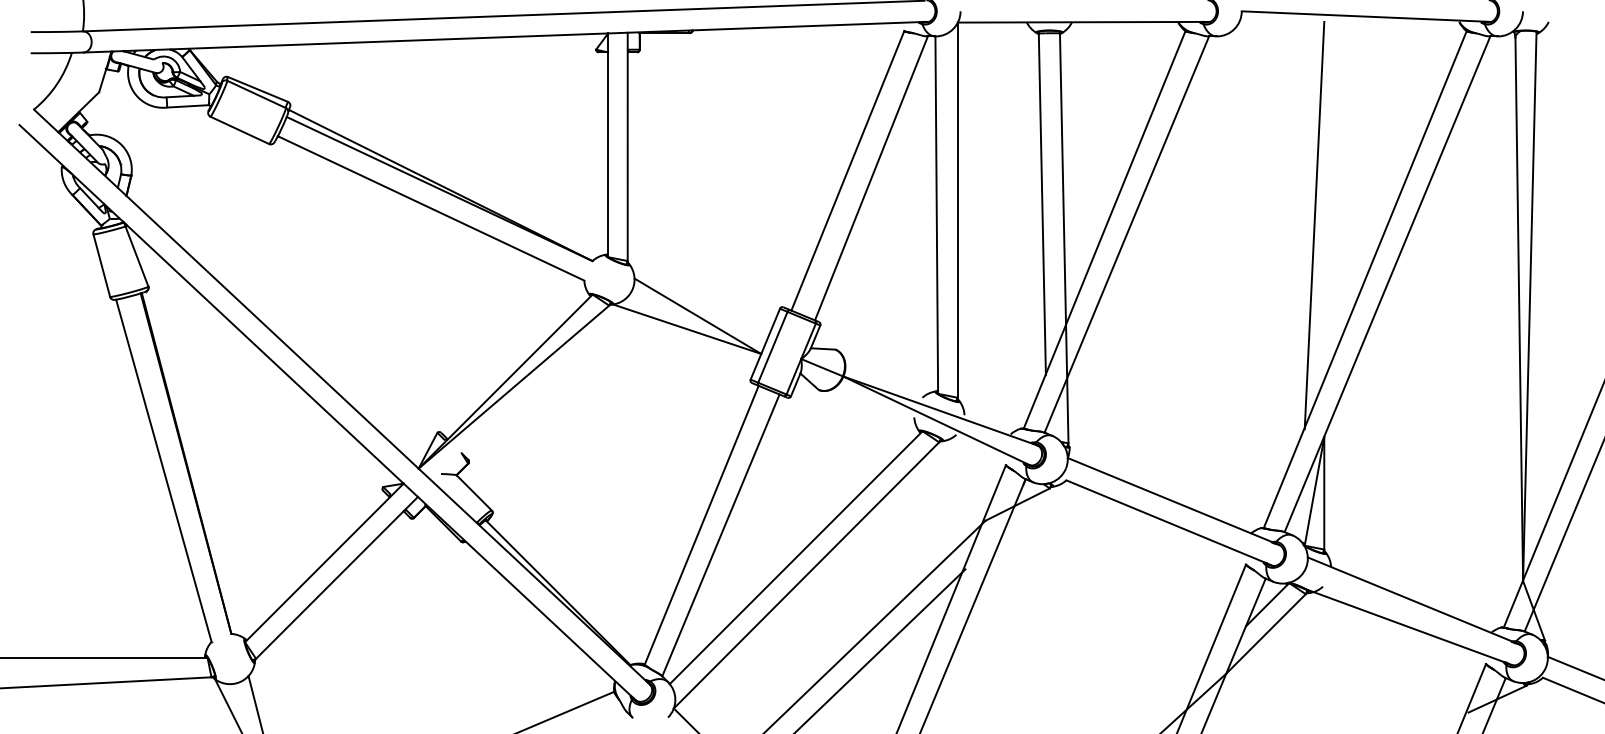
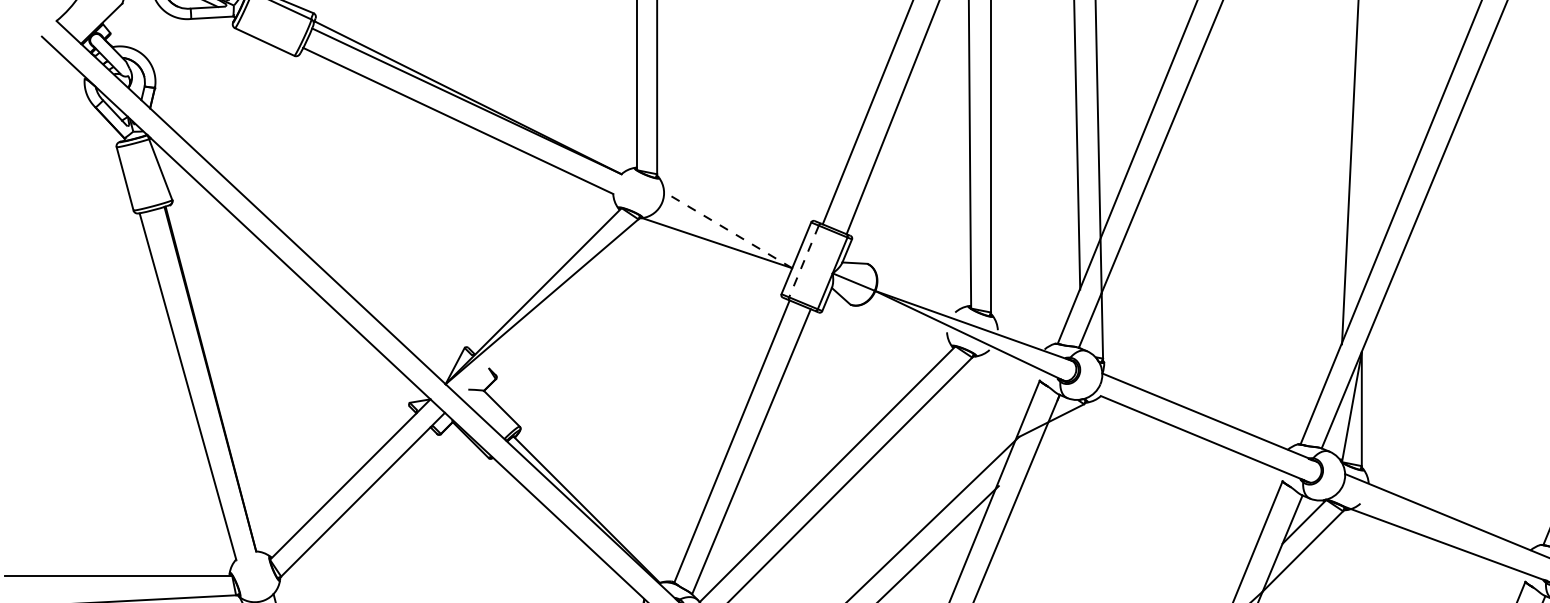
line: (697, 316) -> (727, 230), solid -> dashed
line: (772, 347) -> (803, 261), solid -> dashed

